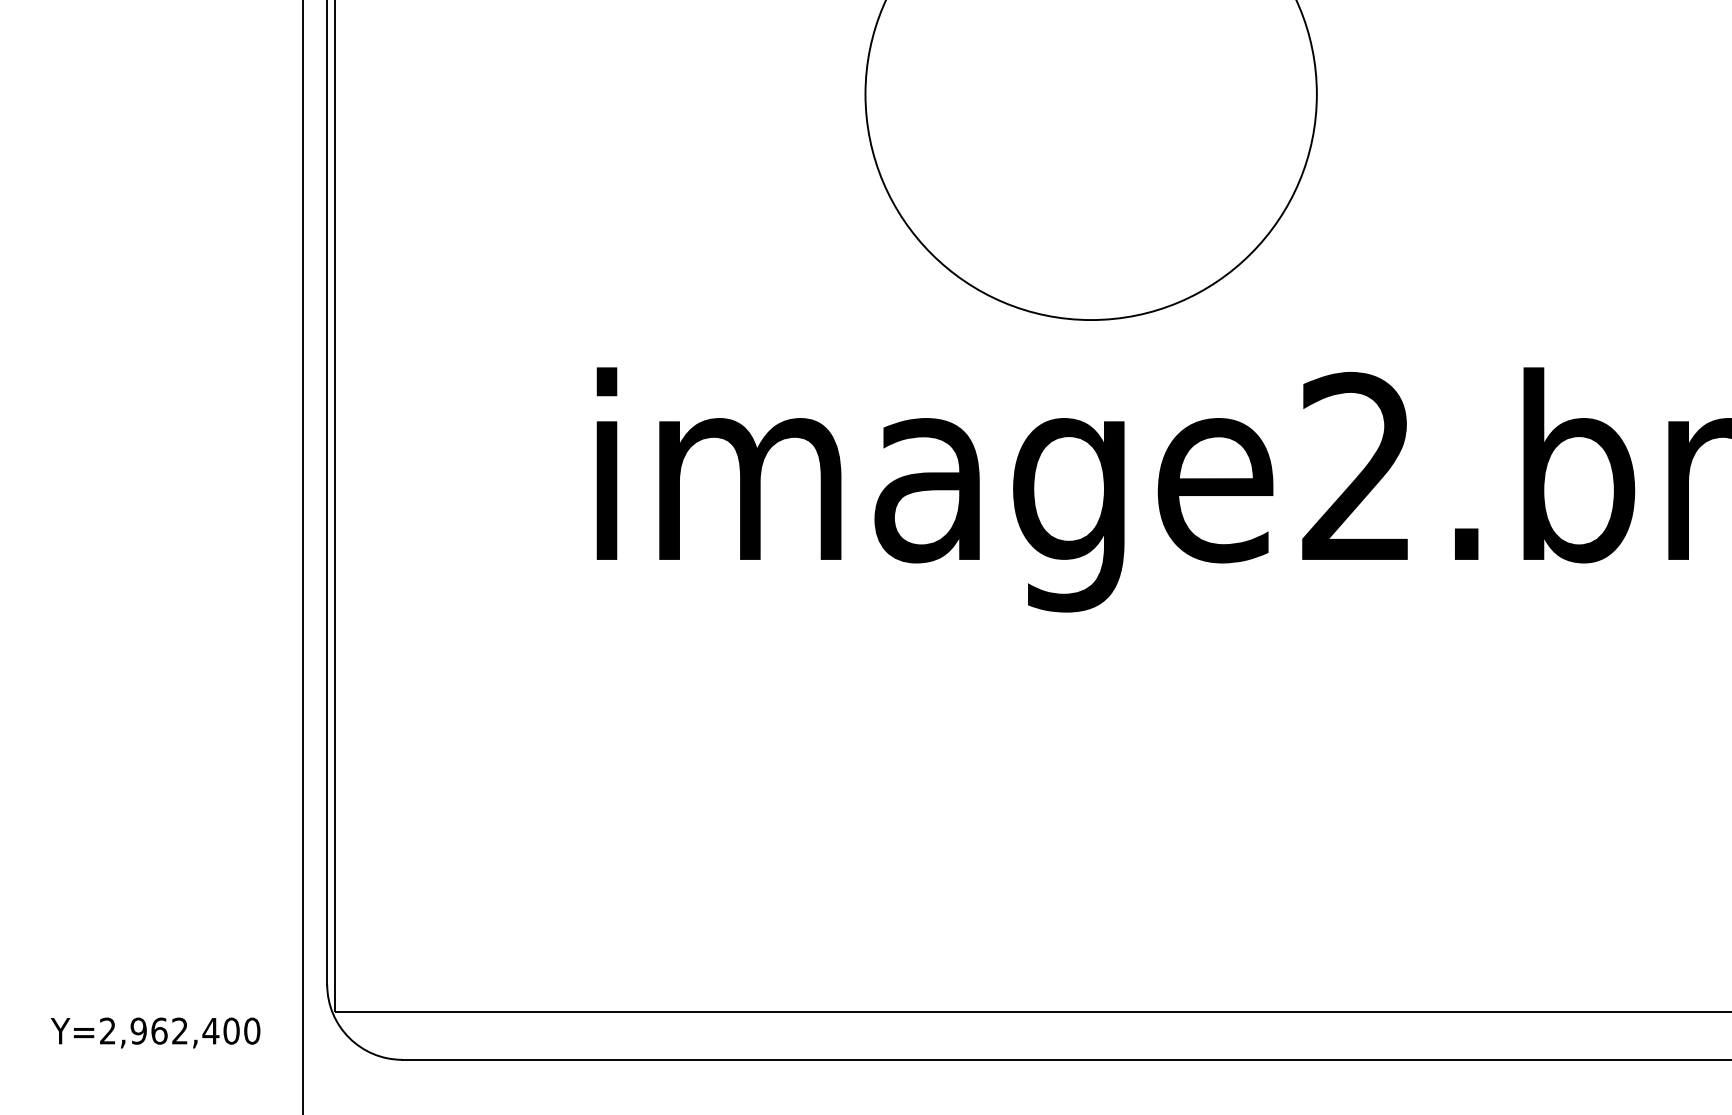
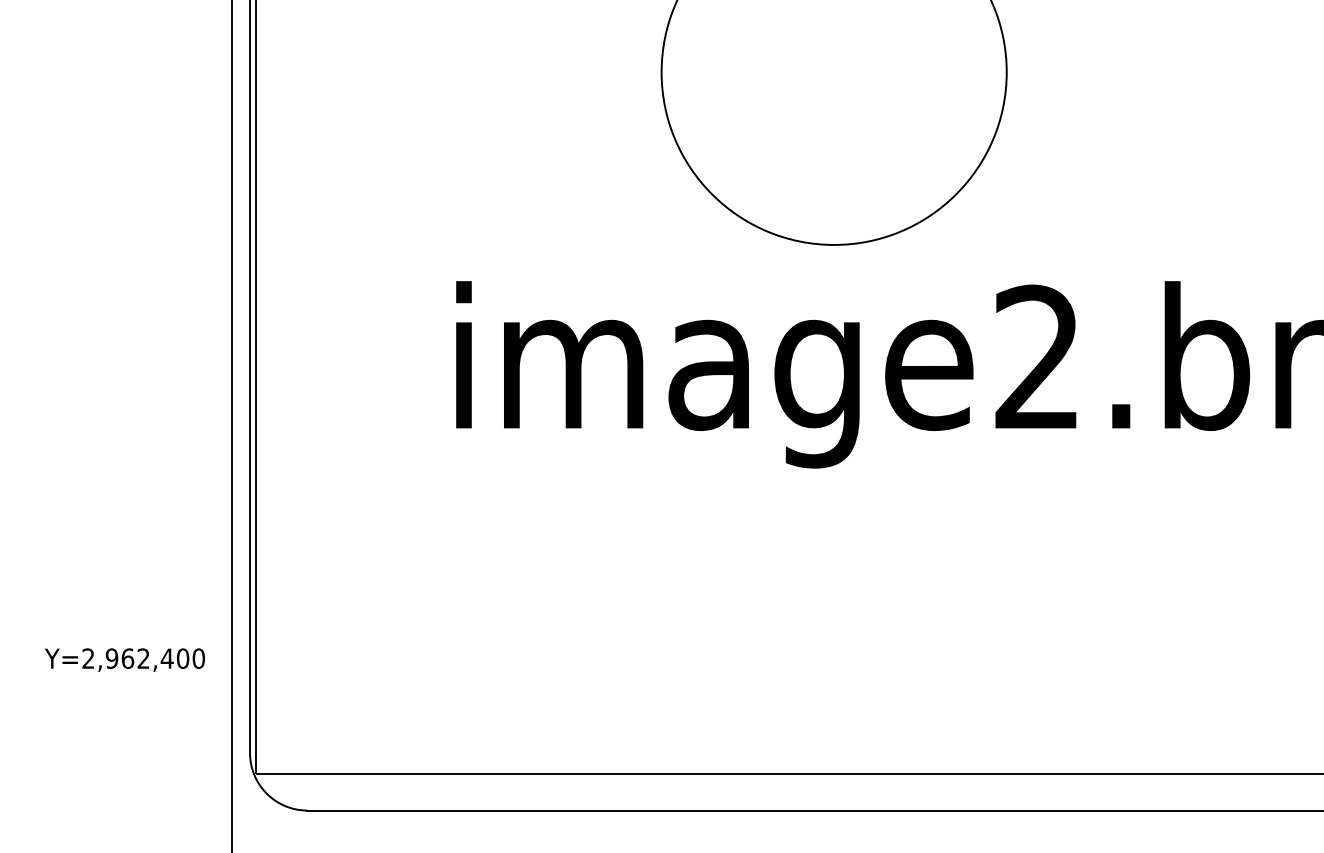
text: (155, 1032) -> (124, 659), moved

